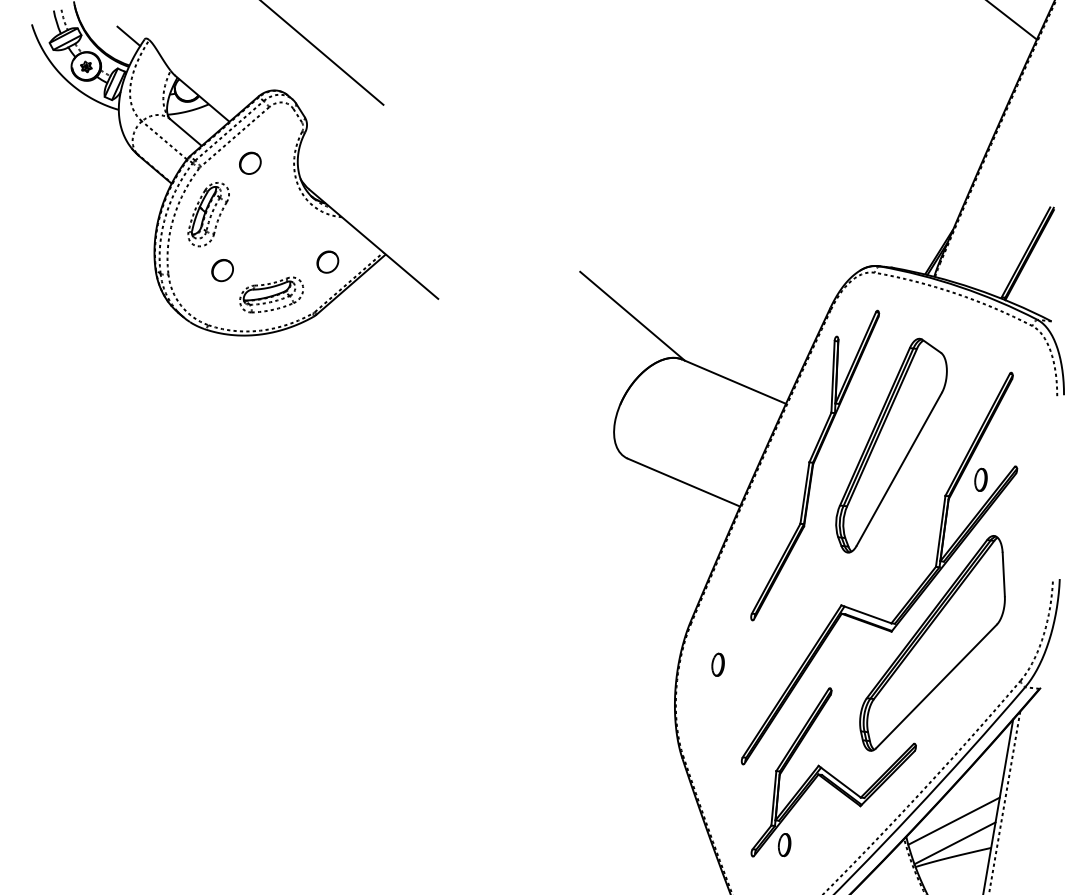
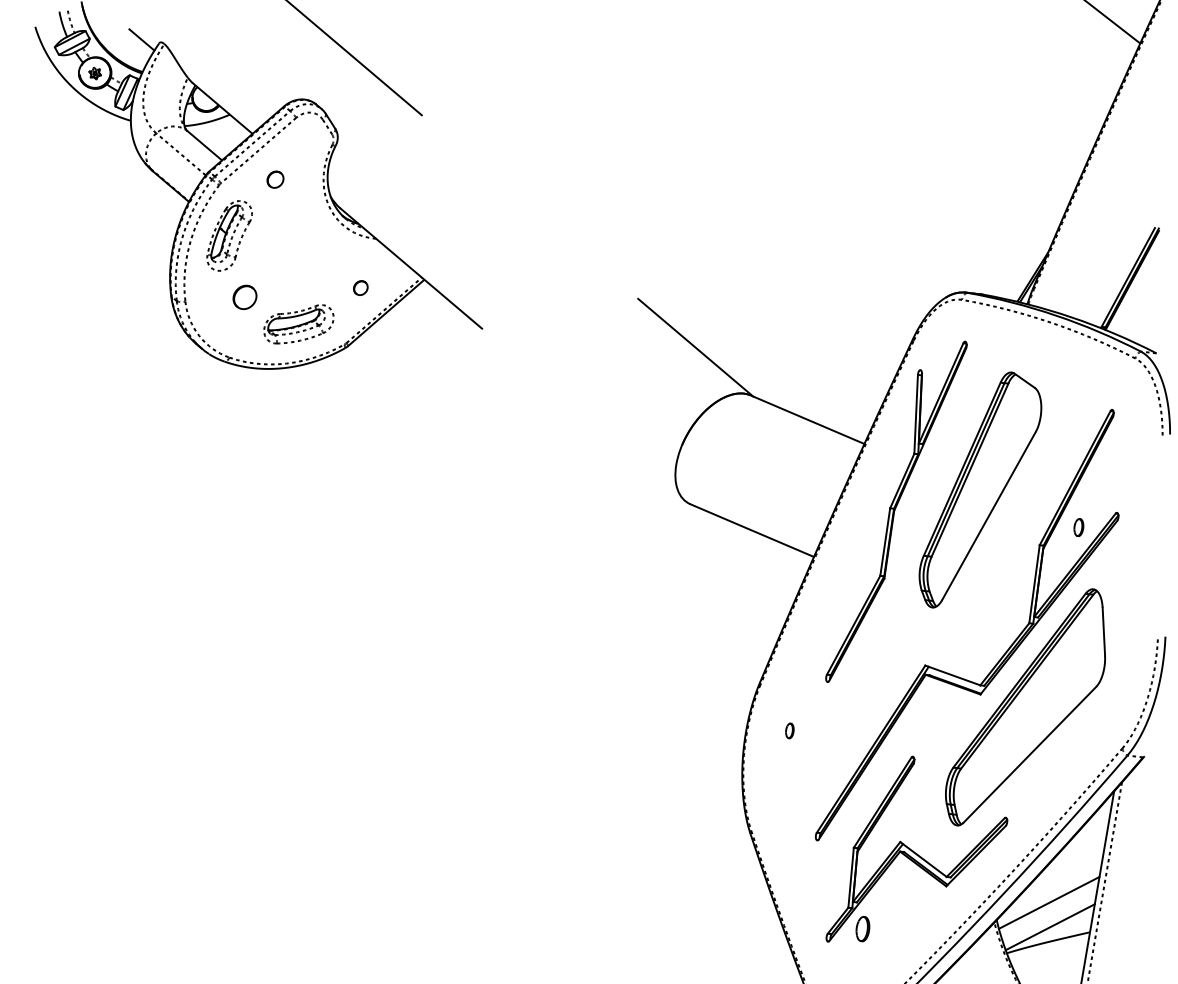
part: (250, 163) -> (275, 179), size x0.7
part: (327, 261) -> (360, 287), size x0.6
part: (980, 479) -> (1078, 527), size x0.7
part: (717, 664) -> (789, 730), size x0.6

